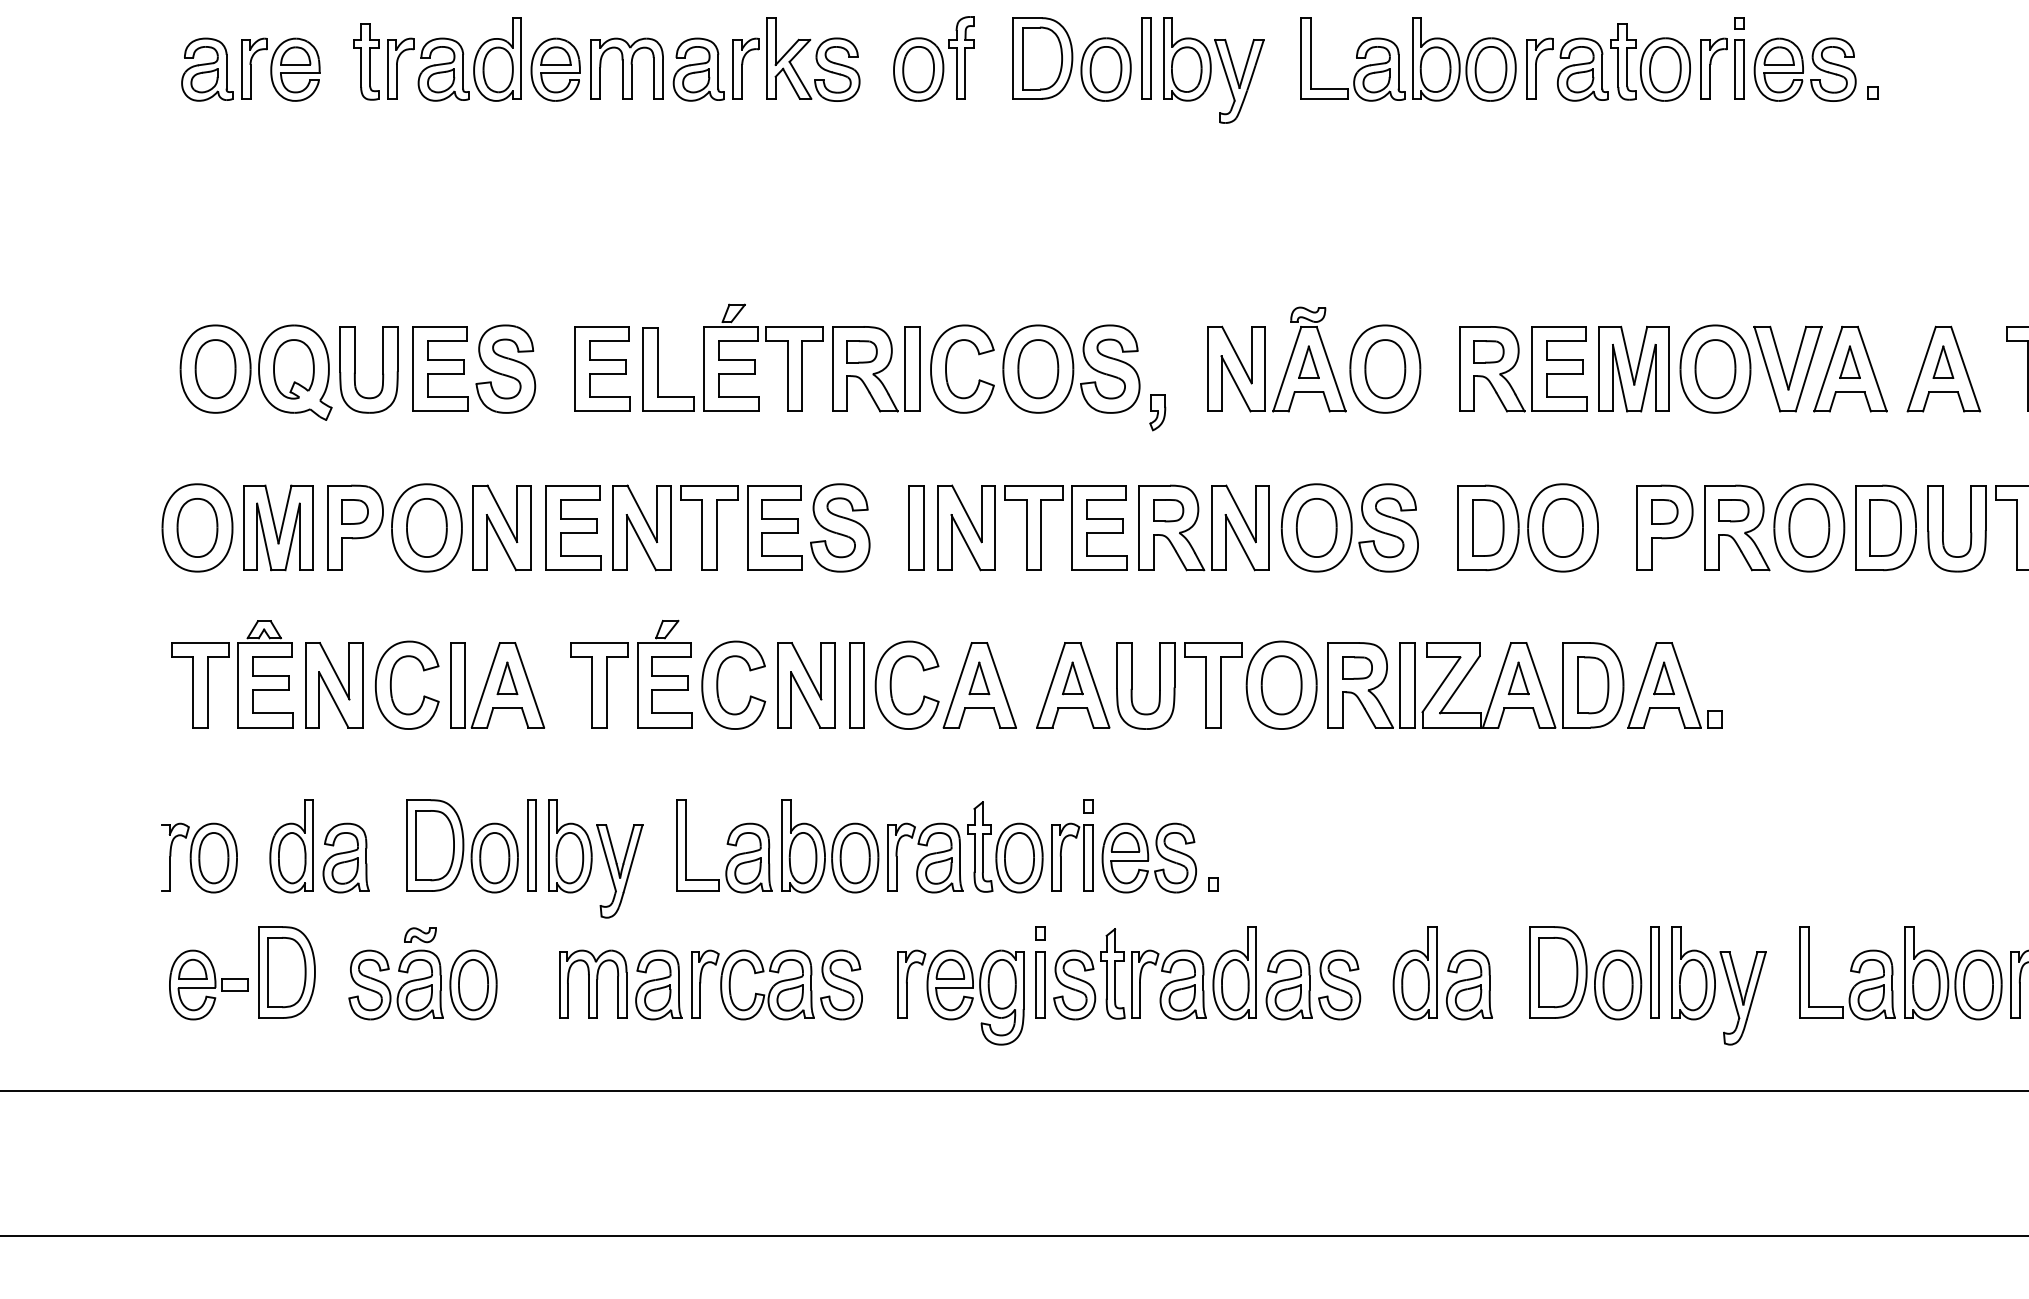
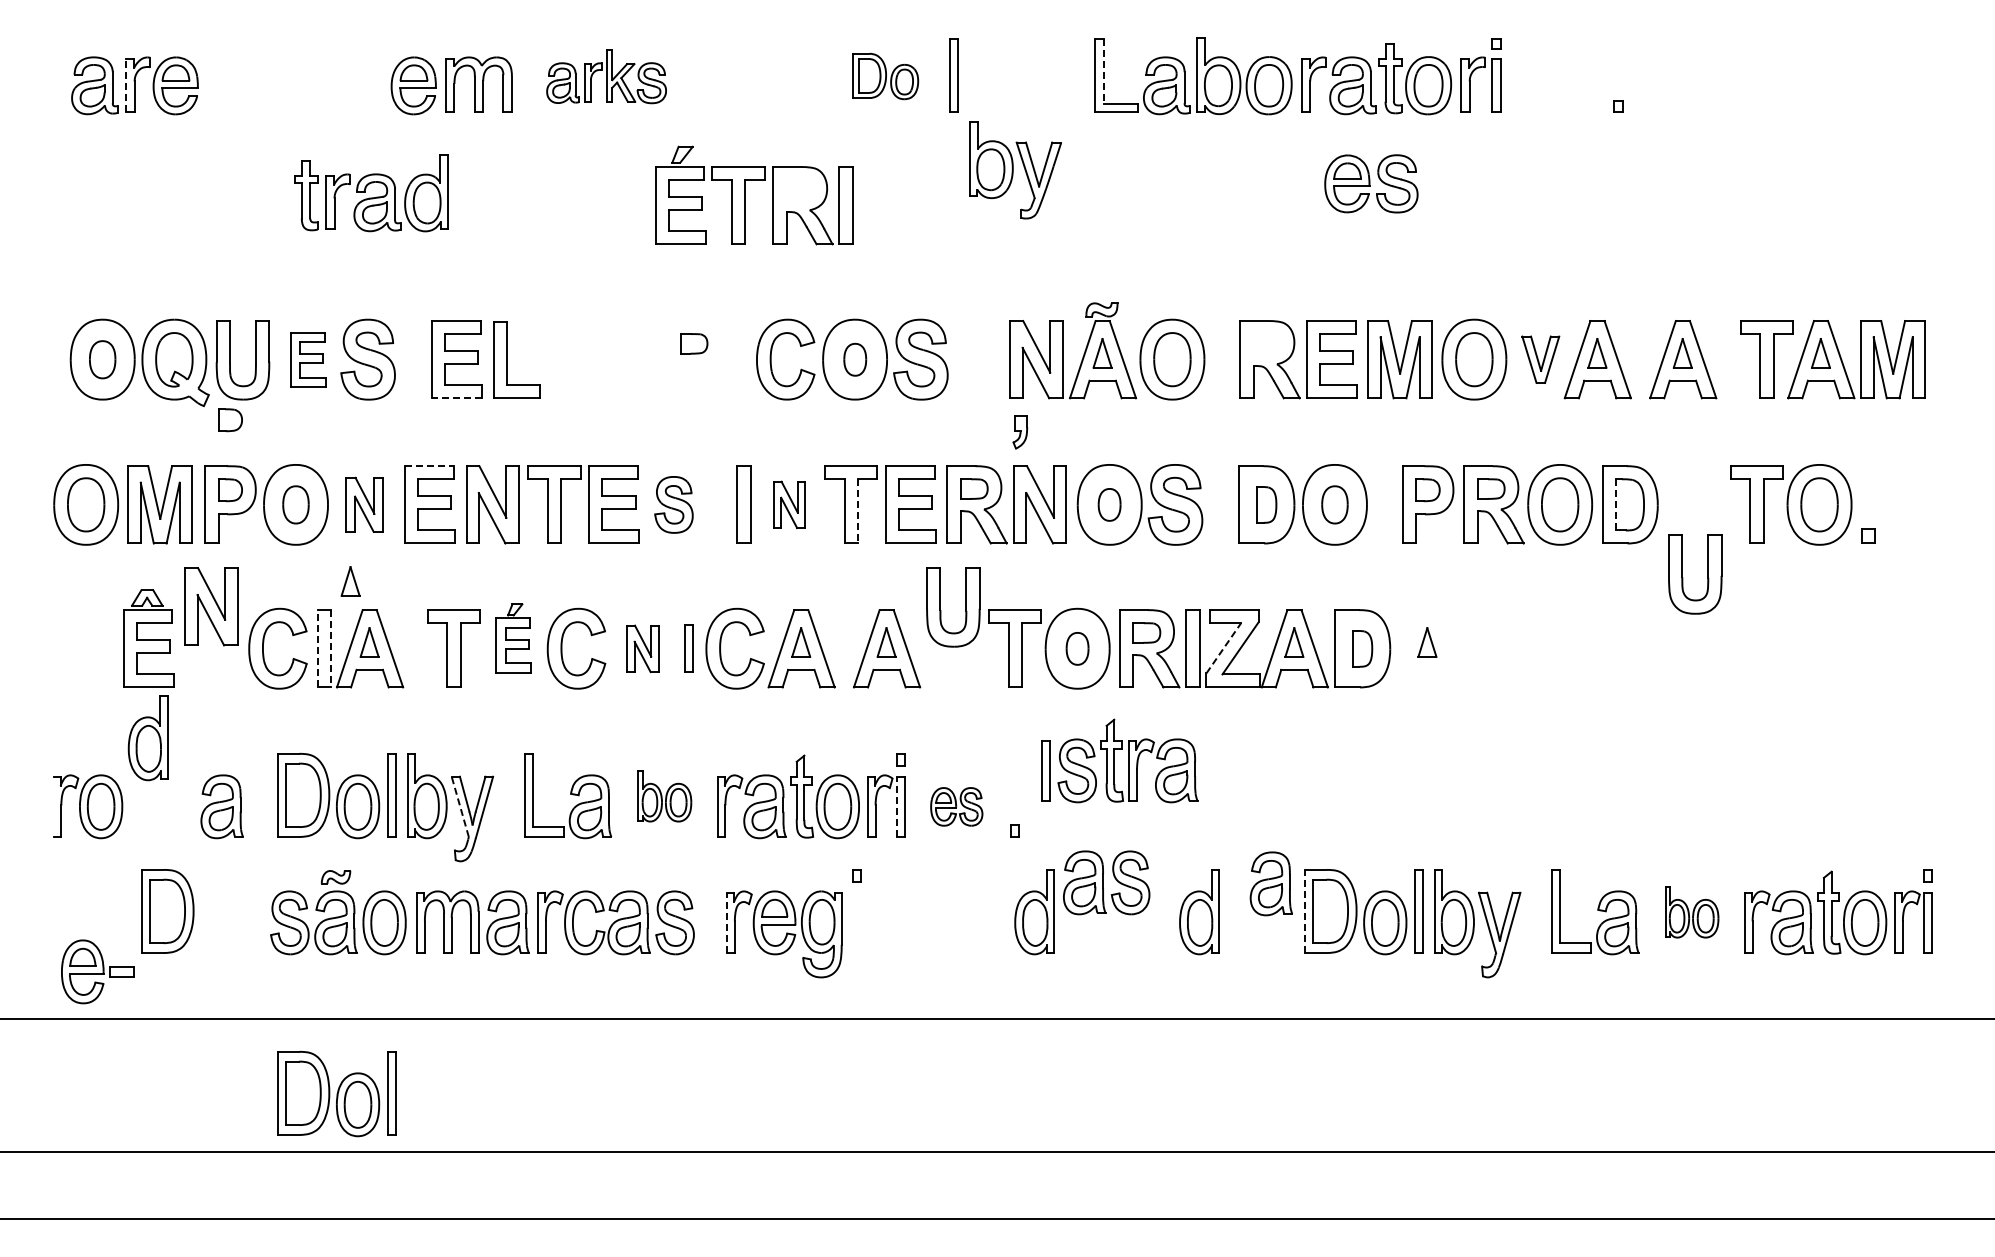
line: (1311, 54) -> (1104, 71), solid -> dashed
part: (933, 58) -> (759, 75), removed
part: (437, 59) -> (371, 193), moved
part: (766, 59) -> (606, 76), size x0.7
part: (1071, 59) -> (885, 76), size x0.6
line: (241, 69) -> (126, 85), solid -> dashed
part: (1805, 69) -> (1371, 183), moved
part: (1213, 70) -> (1015, 170), moved
part: (1489, 351) -> (1267, 343), removed
part: (802, 358) -> (745, 195), moved
part: (215, 368) -> (102, 359), size x0.7
part: (439, 368) -> (307, 359), size x0.7
part: (1038, 368) -> (855, 359), size x0.6
part: (1787, 368) -> (1540, 359), size x0.6
line: (602, 411) -> (456, 398), solid -> dashed
part: (1157, 412) -> (1020, 432), moved
part: (355, 435) -> (230, 420), added
line: (572, 485) -> (429, 466), solid -> dashed
part: (426, 527) -> (295, 504), size x0.7
part: (501, 527) -> (364, 504), size x0.7
part: (839, 527) -> (673, 504), size x0.7
part: (966, 527) -> (789, 504), size x0.6
part: (1316, 527) -> (1109, 504), size x0.6
part: (1488, 527) -> (1266, 504), size x0.7
part: (1562, 527) -> (1334, 504), size x0.7
line: (1869, 527) -> (1615, 504), solid -> dashed
part: (1970, 528) -> (1707, 574), moved
line: (1040, 535) -> (857, 511), solid -> dashed
part: (486, 611) -> (350, 581), added
part: (664, 672) -> (513, 637), size x0.7
line: (1442, 683) -> (1224, 647), solid -> dashed
part: (200, 685) -> (88, 648), removed
part: (334, 685) -> (211, 606), moved
line: (450, 685) -> (317, 648), solid -> dashed
line: (465, 685) -> (331, 648), solid -> dashed
part: (805, 685) -> (642, 648), size x0.6
part: (857, 685) -> (689, 648), size x0.6
part: (1281, 685) -> (1077, 648), size x0.6
part: (1593, 685) -> (1362, 648), size x0.7
part: (1675, 685) -> (1437, 648), removed
part: (1159, 686) -> (965, 607), moved
part: (290, 846) -> (147, 738), moved
part: (829, 846) -> (664, 796), size x0.6
line: (606, 857) -> (460, 806), solid -> dashed
line: (1084, 857) -> (897, 806), solid -> dashed
part: (1149, 857) -> (956, 806), size x0.6
line: (1529, 972) -> (1304, 911), solid -> dashed
part: (423, 973) -> (338, 912), moved
part: (1120, 973) -> (1119, 760), moved
part: (1952, 973) -> (1691, 912), size x0.6
part: (208, 984) -> (97, 971), moved
line: (898, 984) -> (727, 922), solid -> dashed
part: (1313, 984) -> (1106, 882), moved
part: (1468, 984) -> (1270, 883), moved
part: (471, 1172) -> (336, 1094), added

